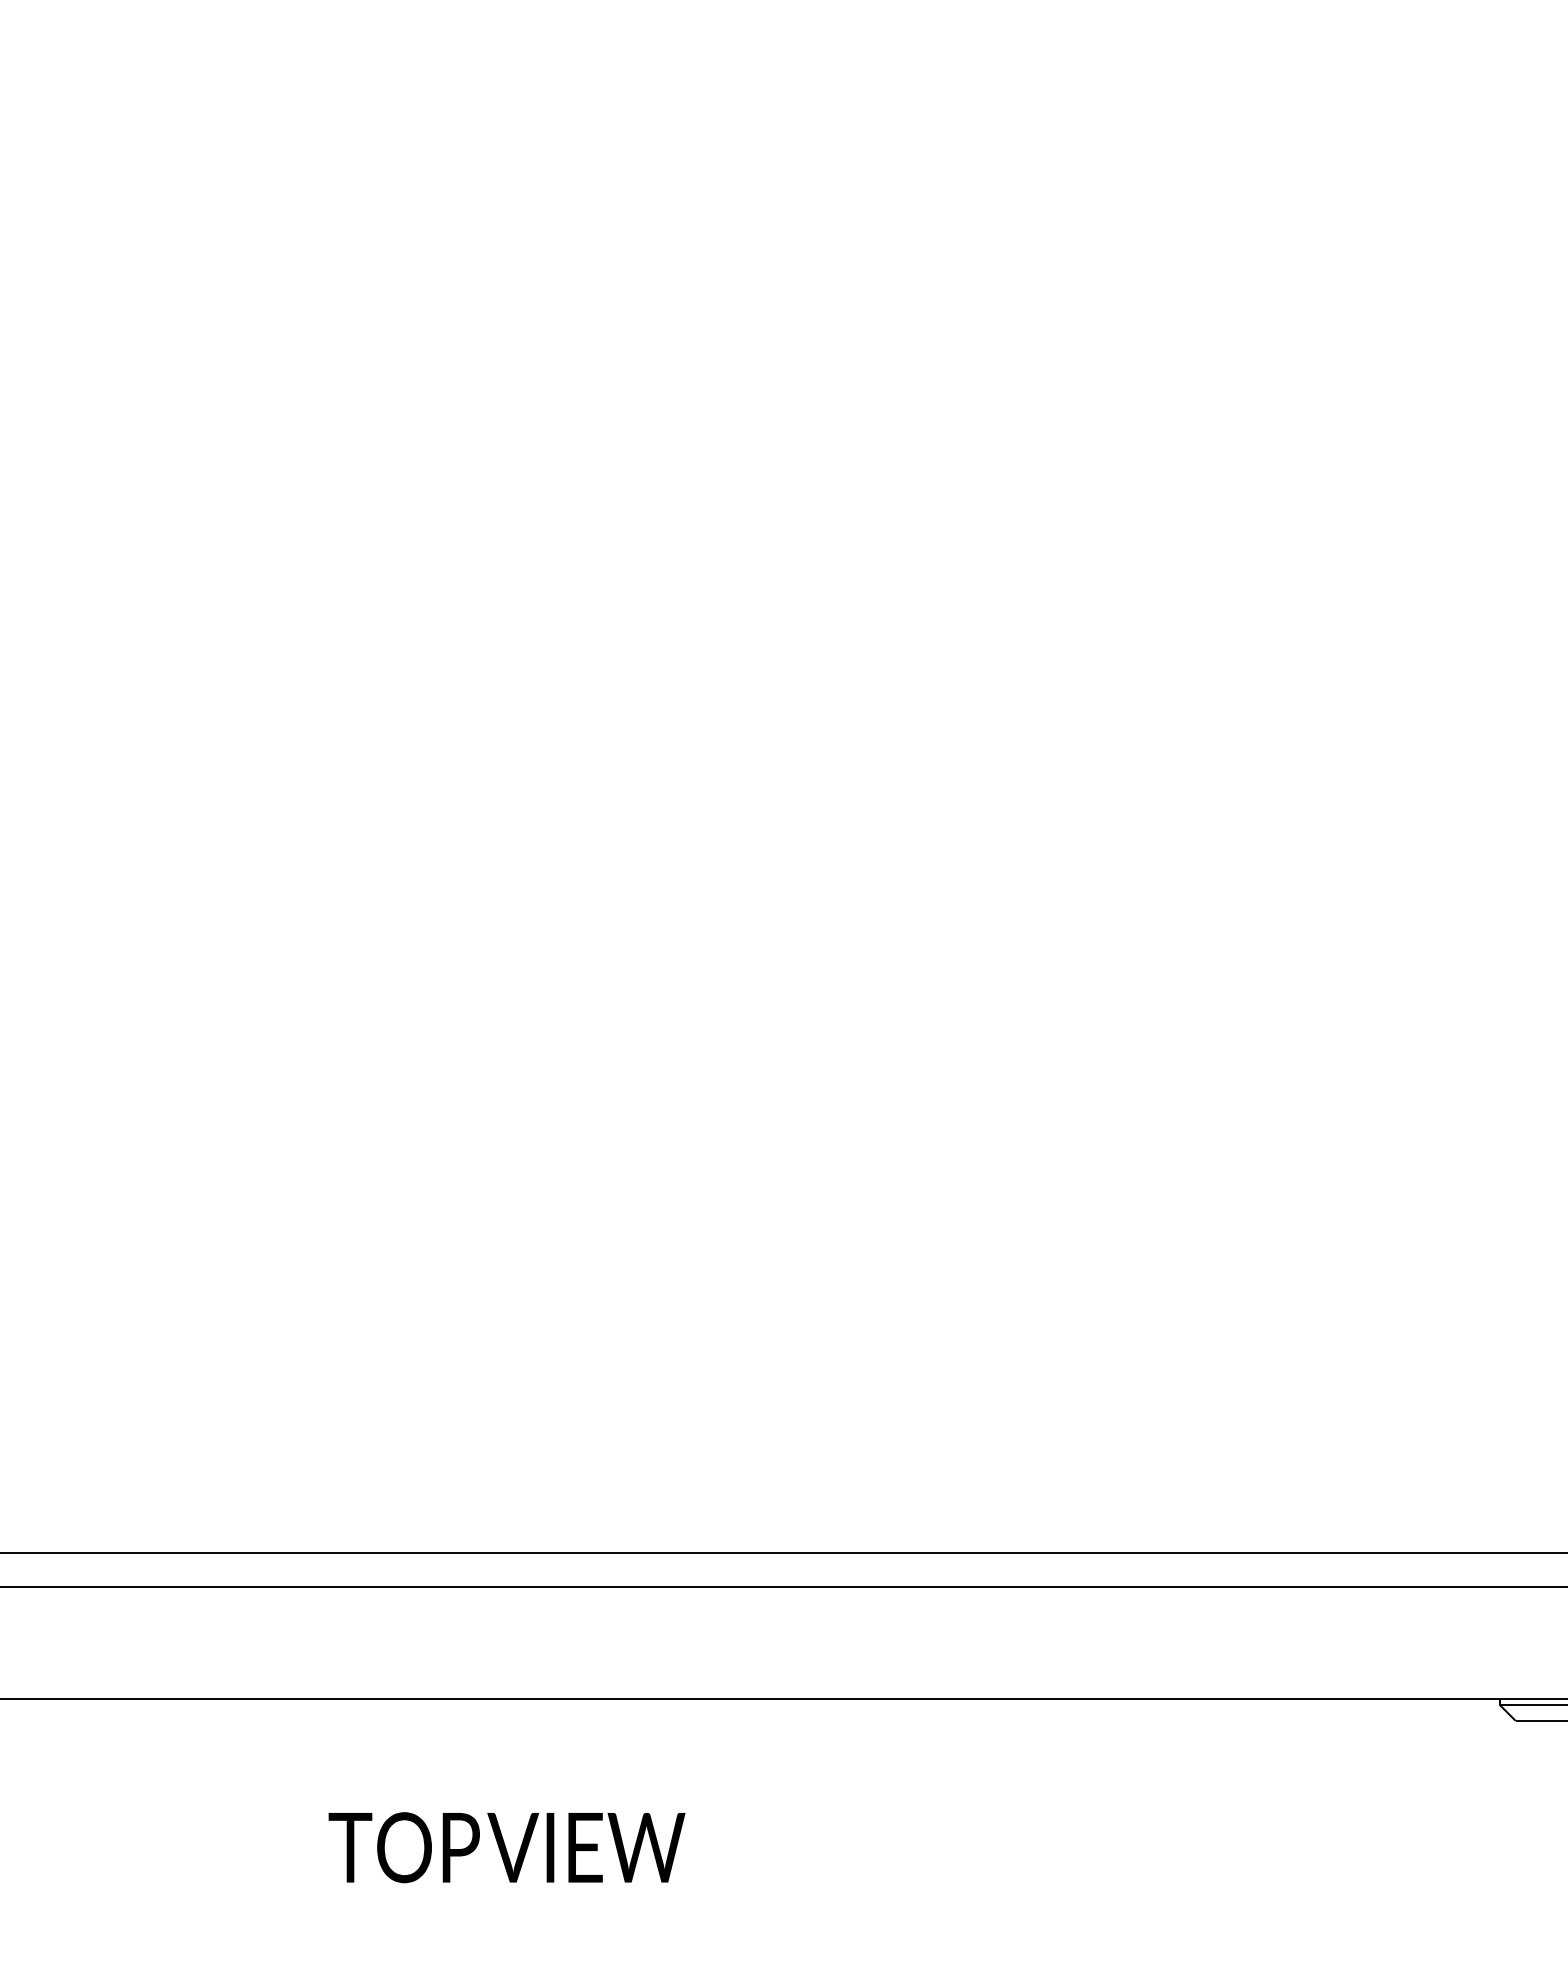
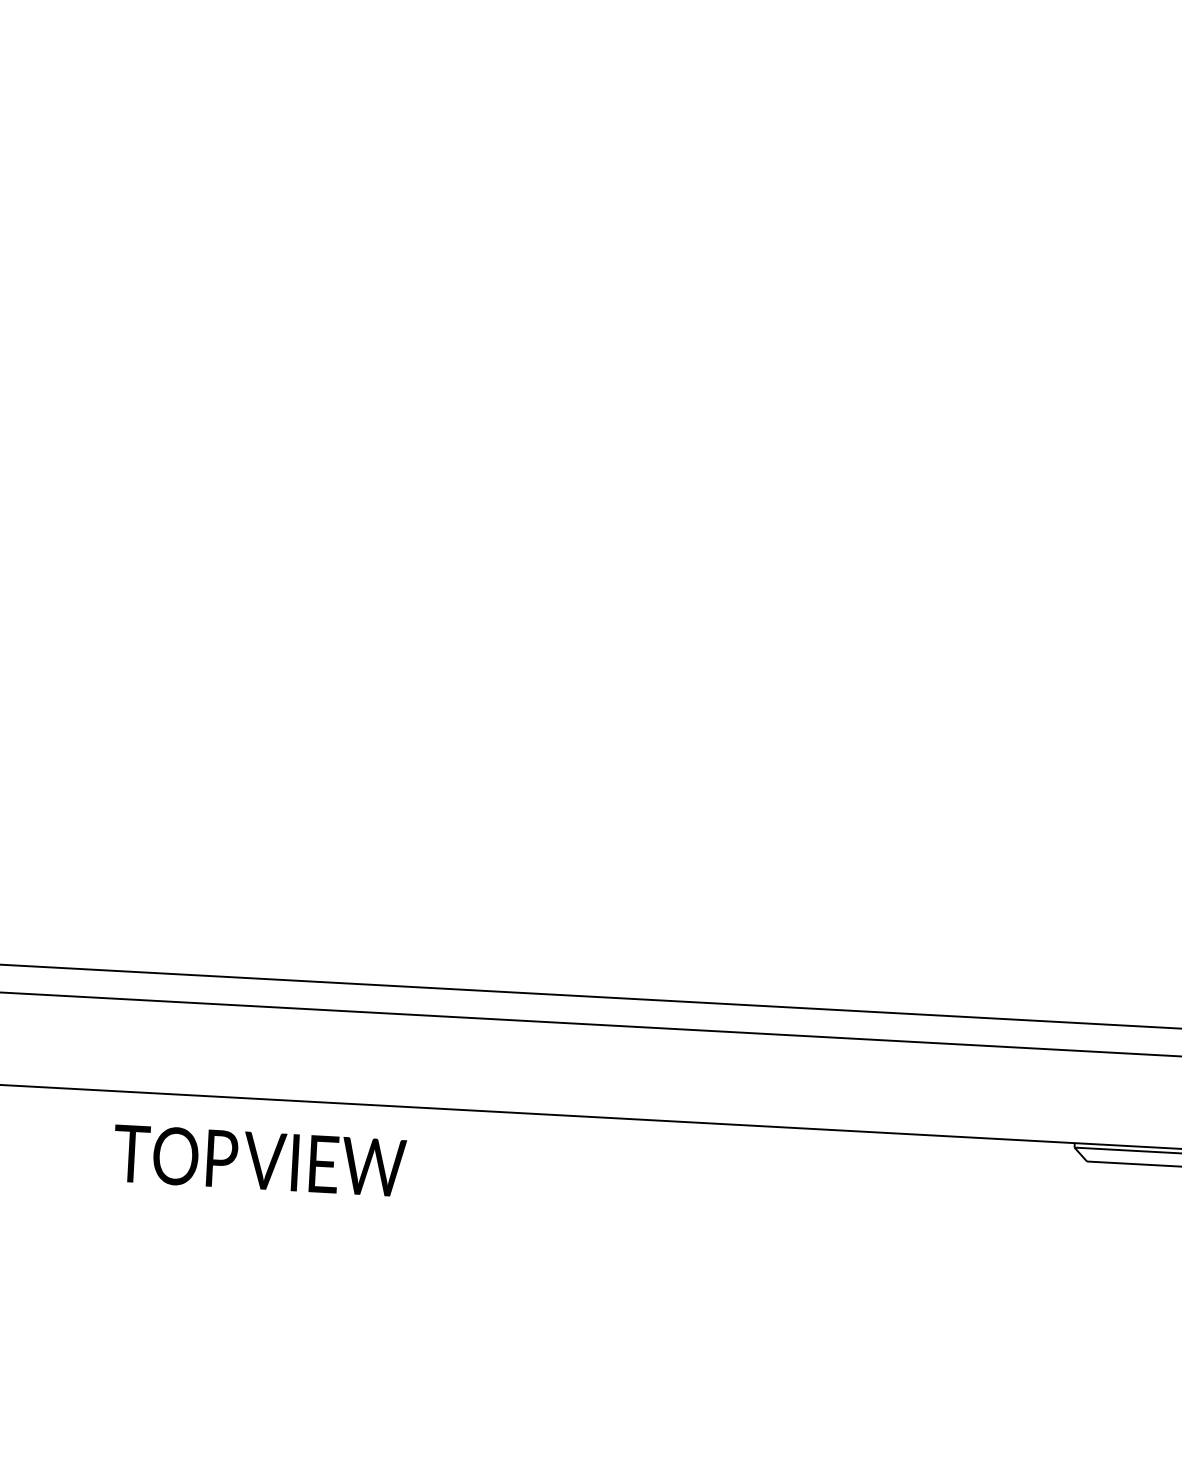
text: (506, 1847) -> (259, 1160), moved

